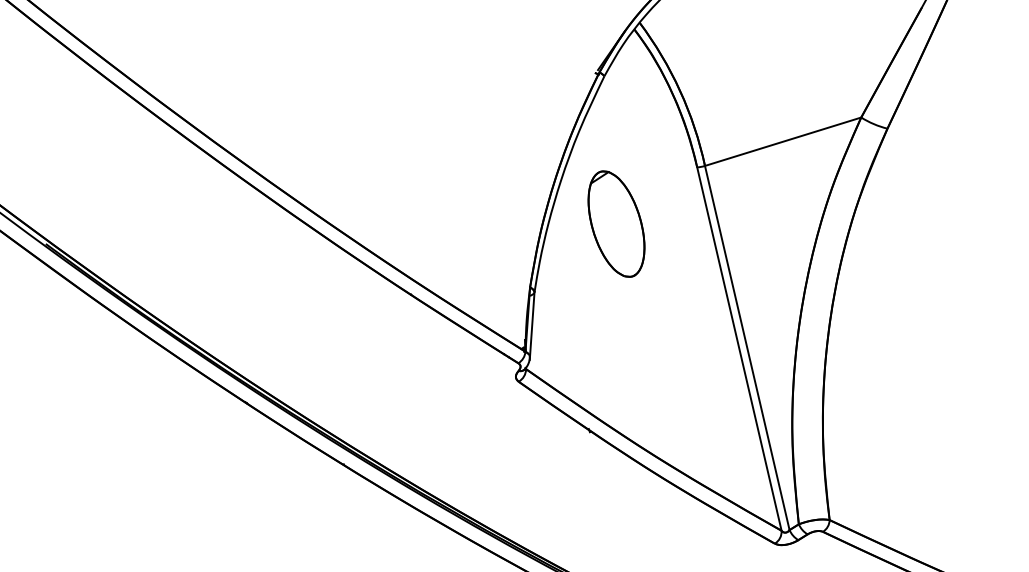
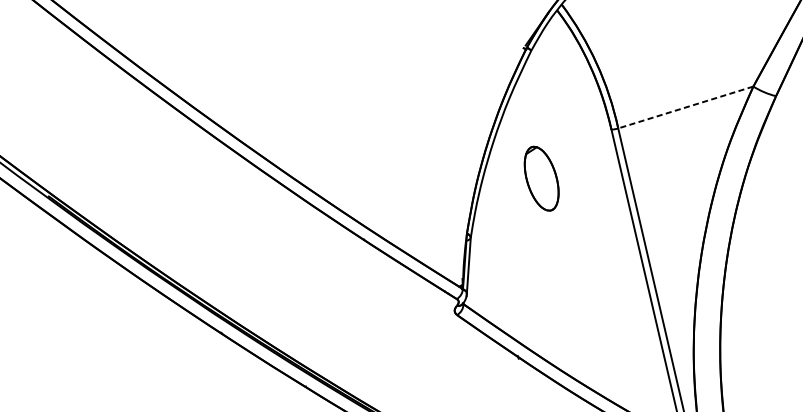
line: (783, 141) -> (686, 107), solid -> dashed
part: (616, 223) -> (541, 178), size x0.7

